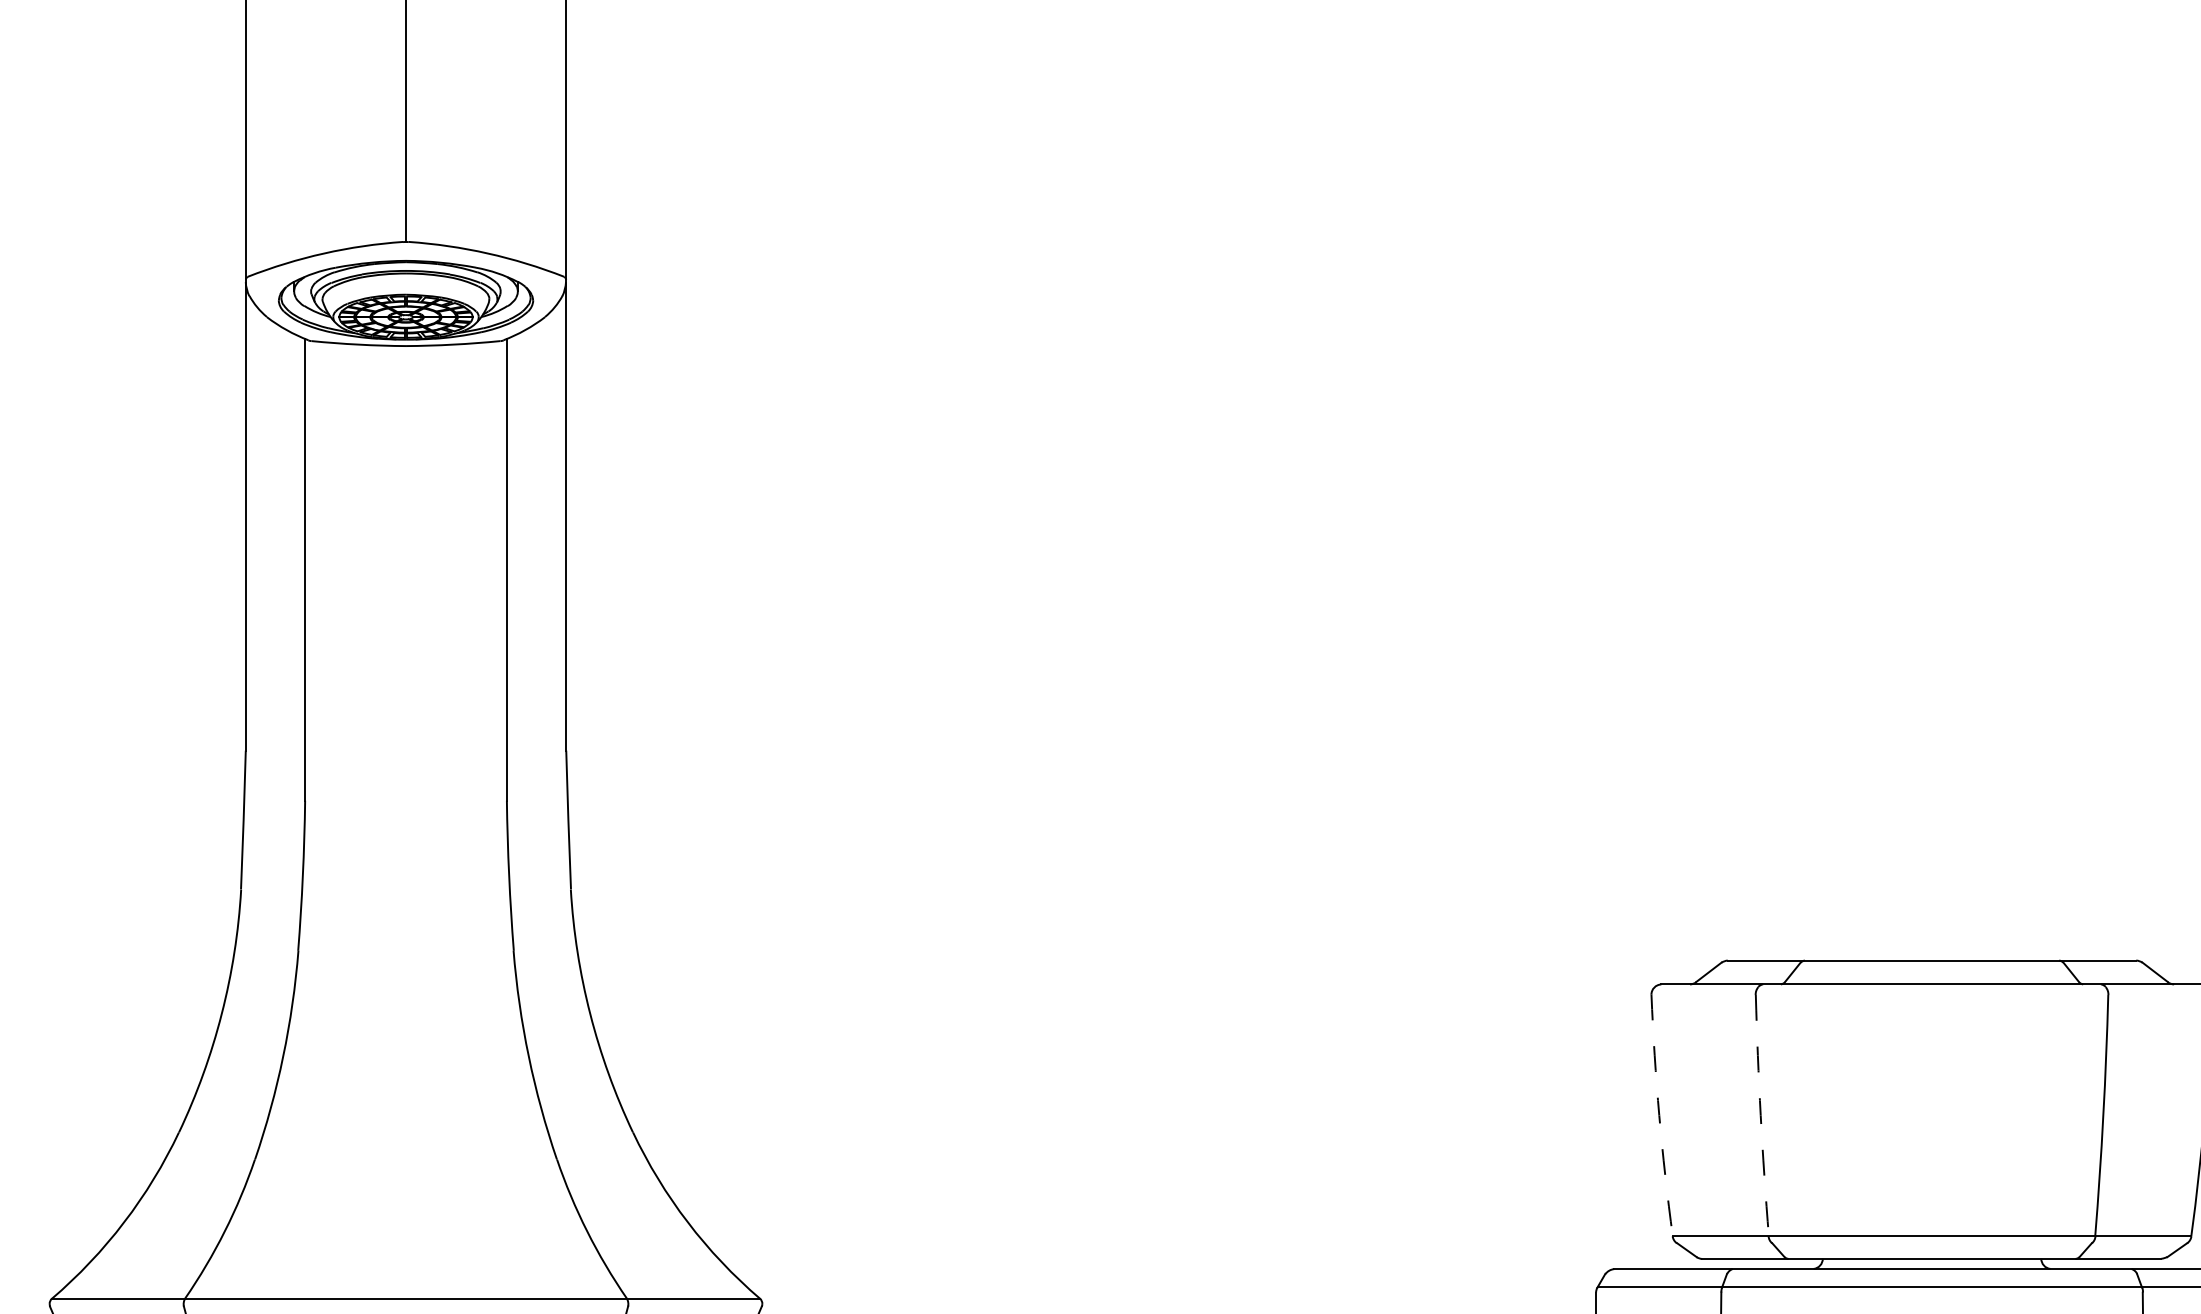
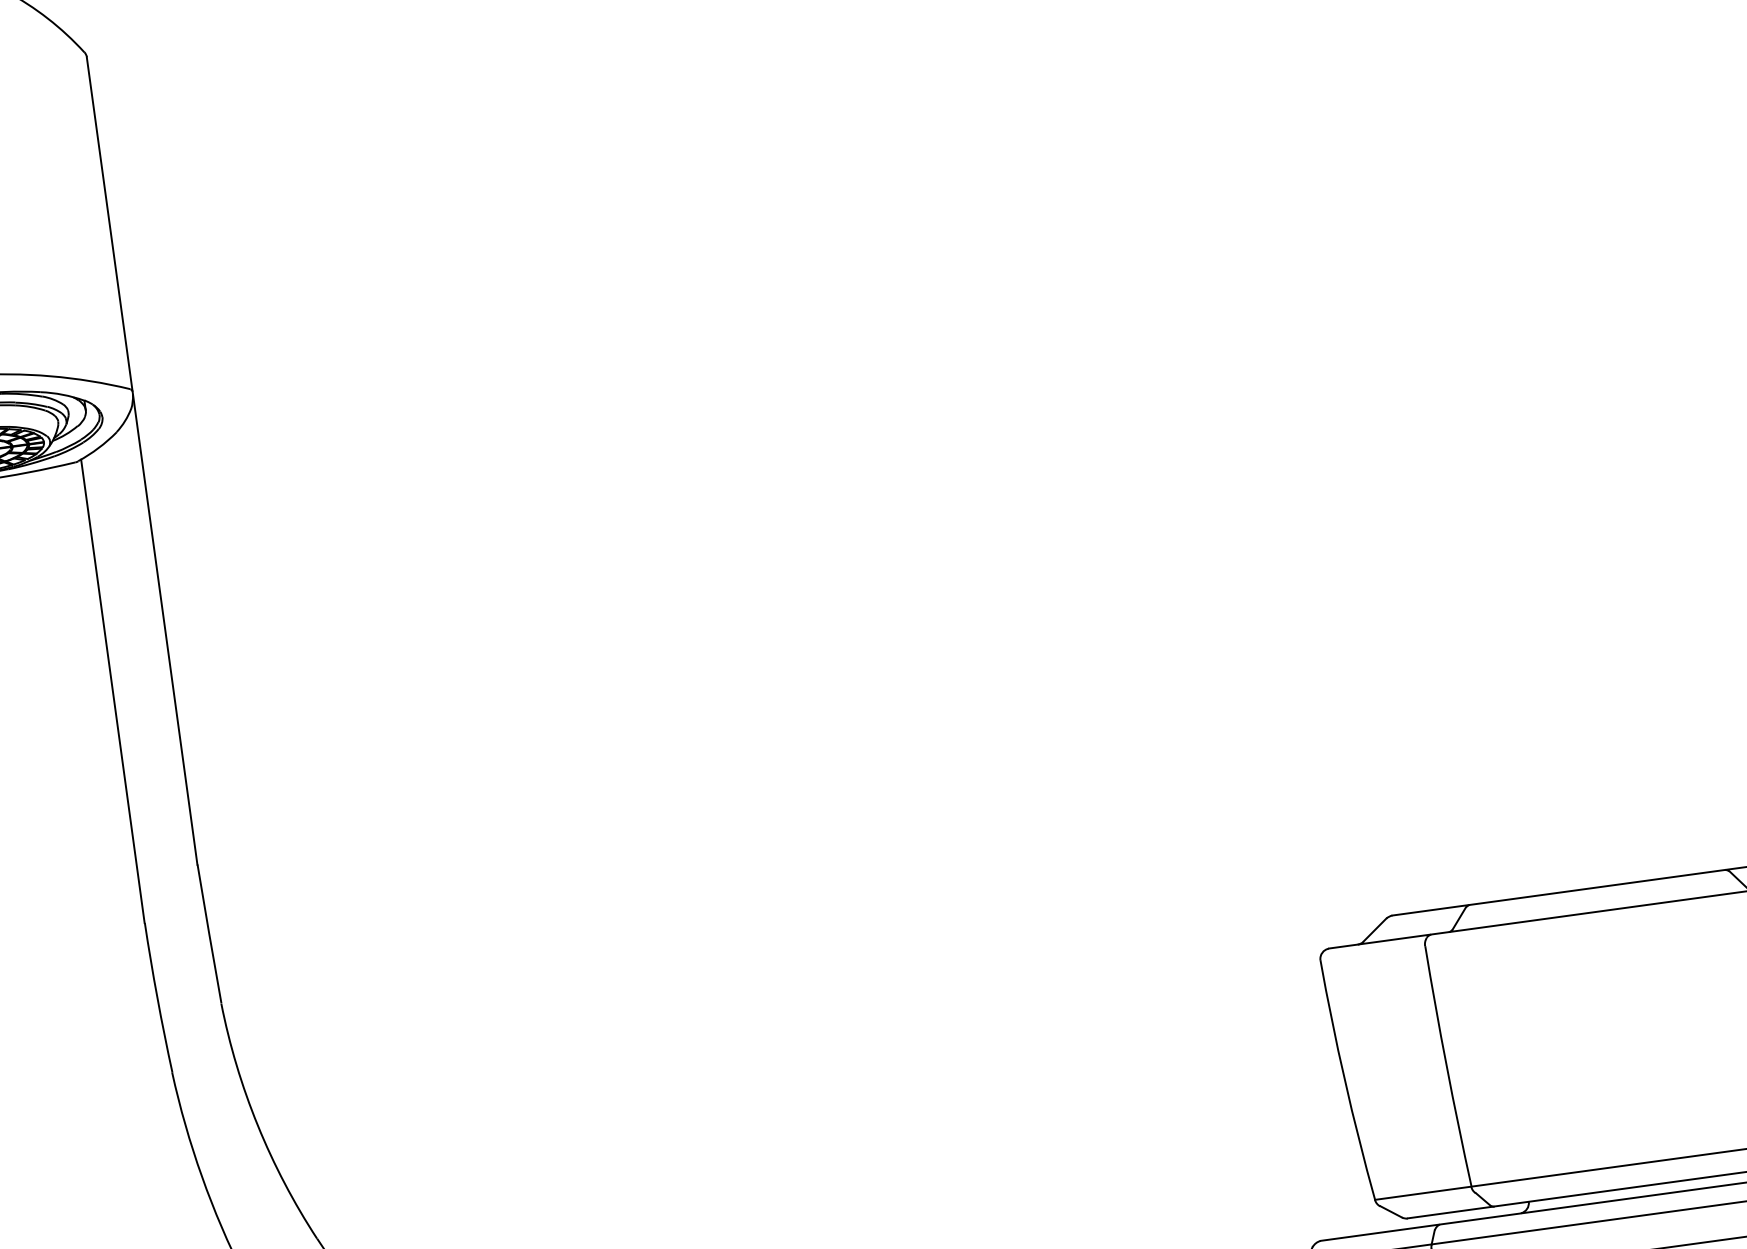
arc: (1659, 1115) -> (1345, 1080), dashed -> solid
arc: (1760, 1115) -> (1446, 1066), dashed -> solid

